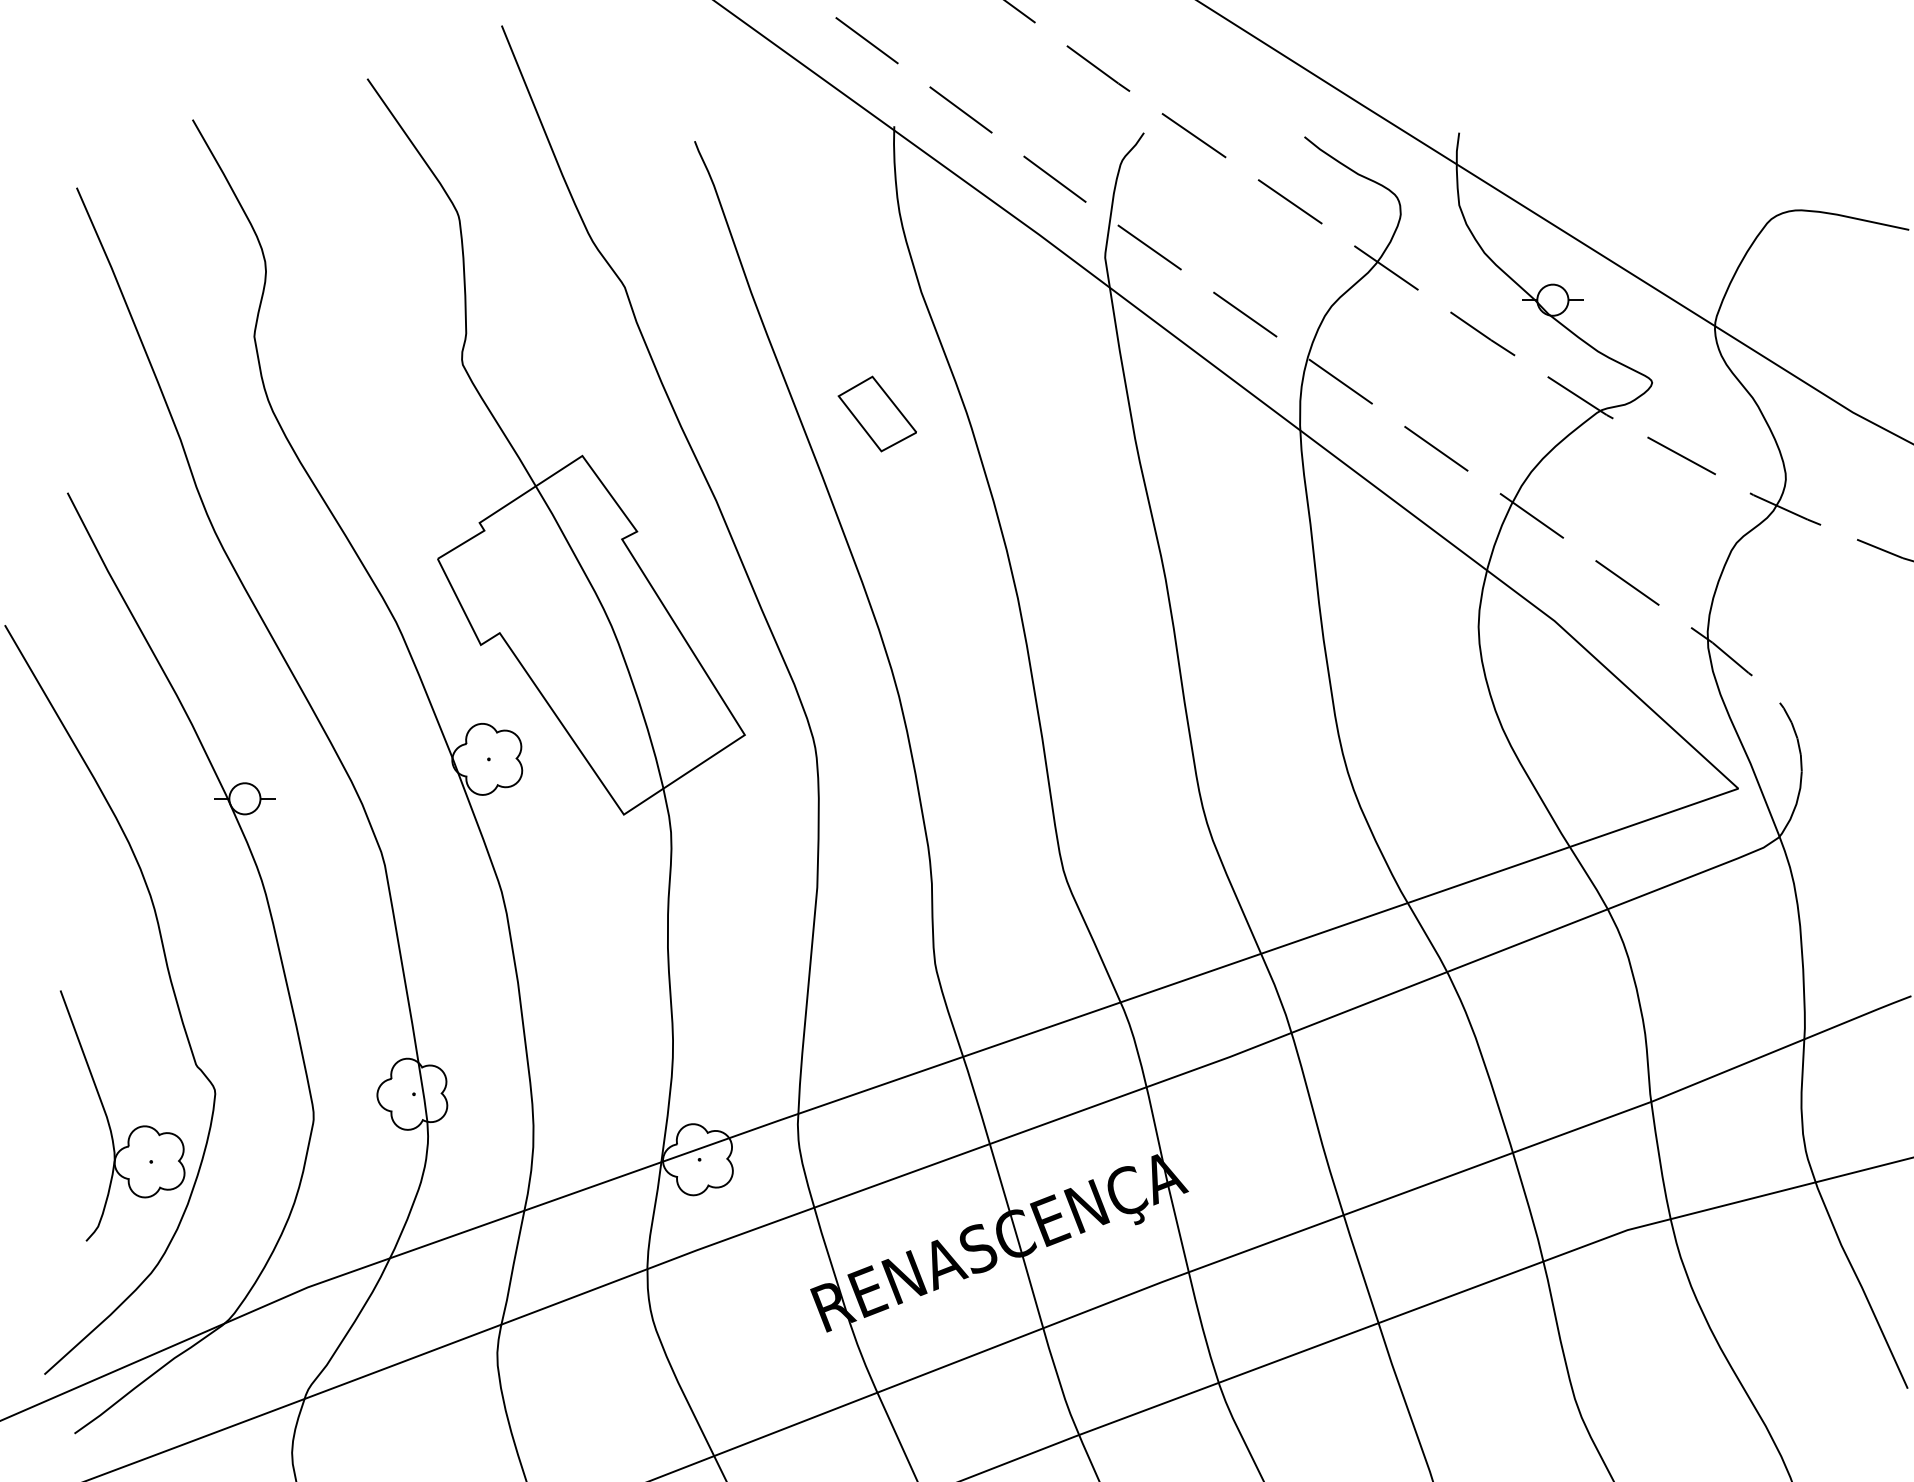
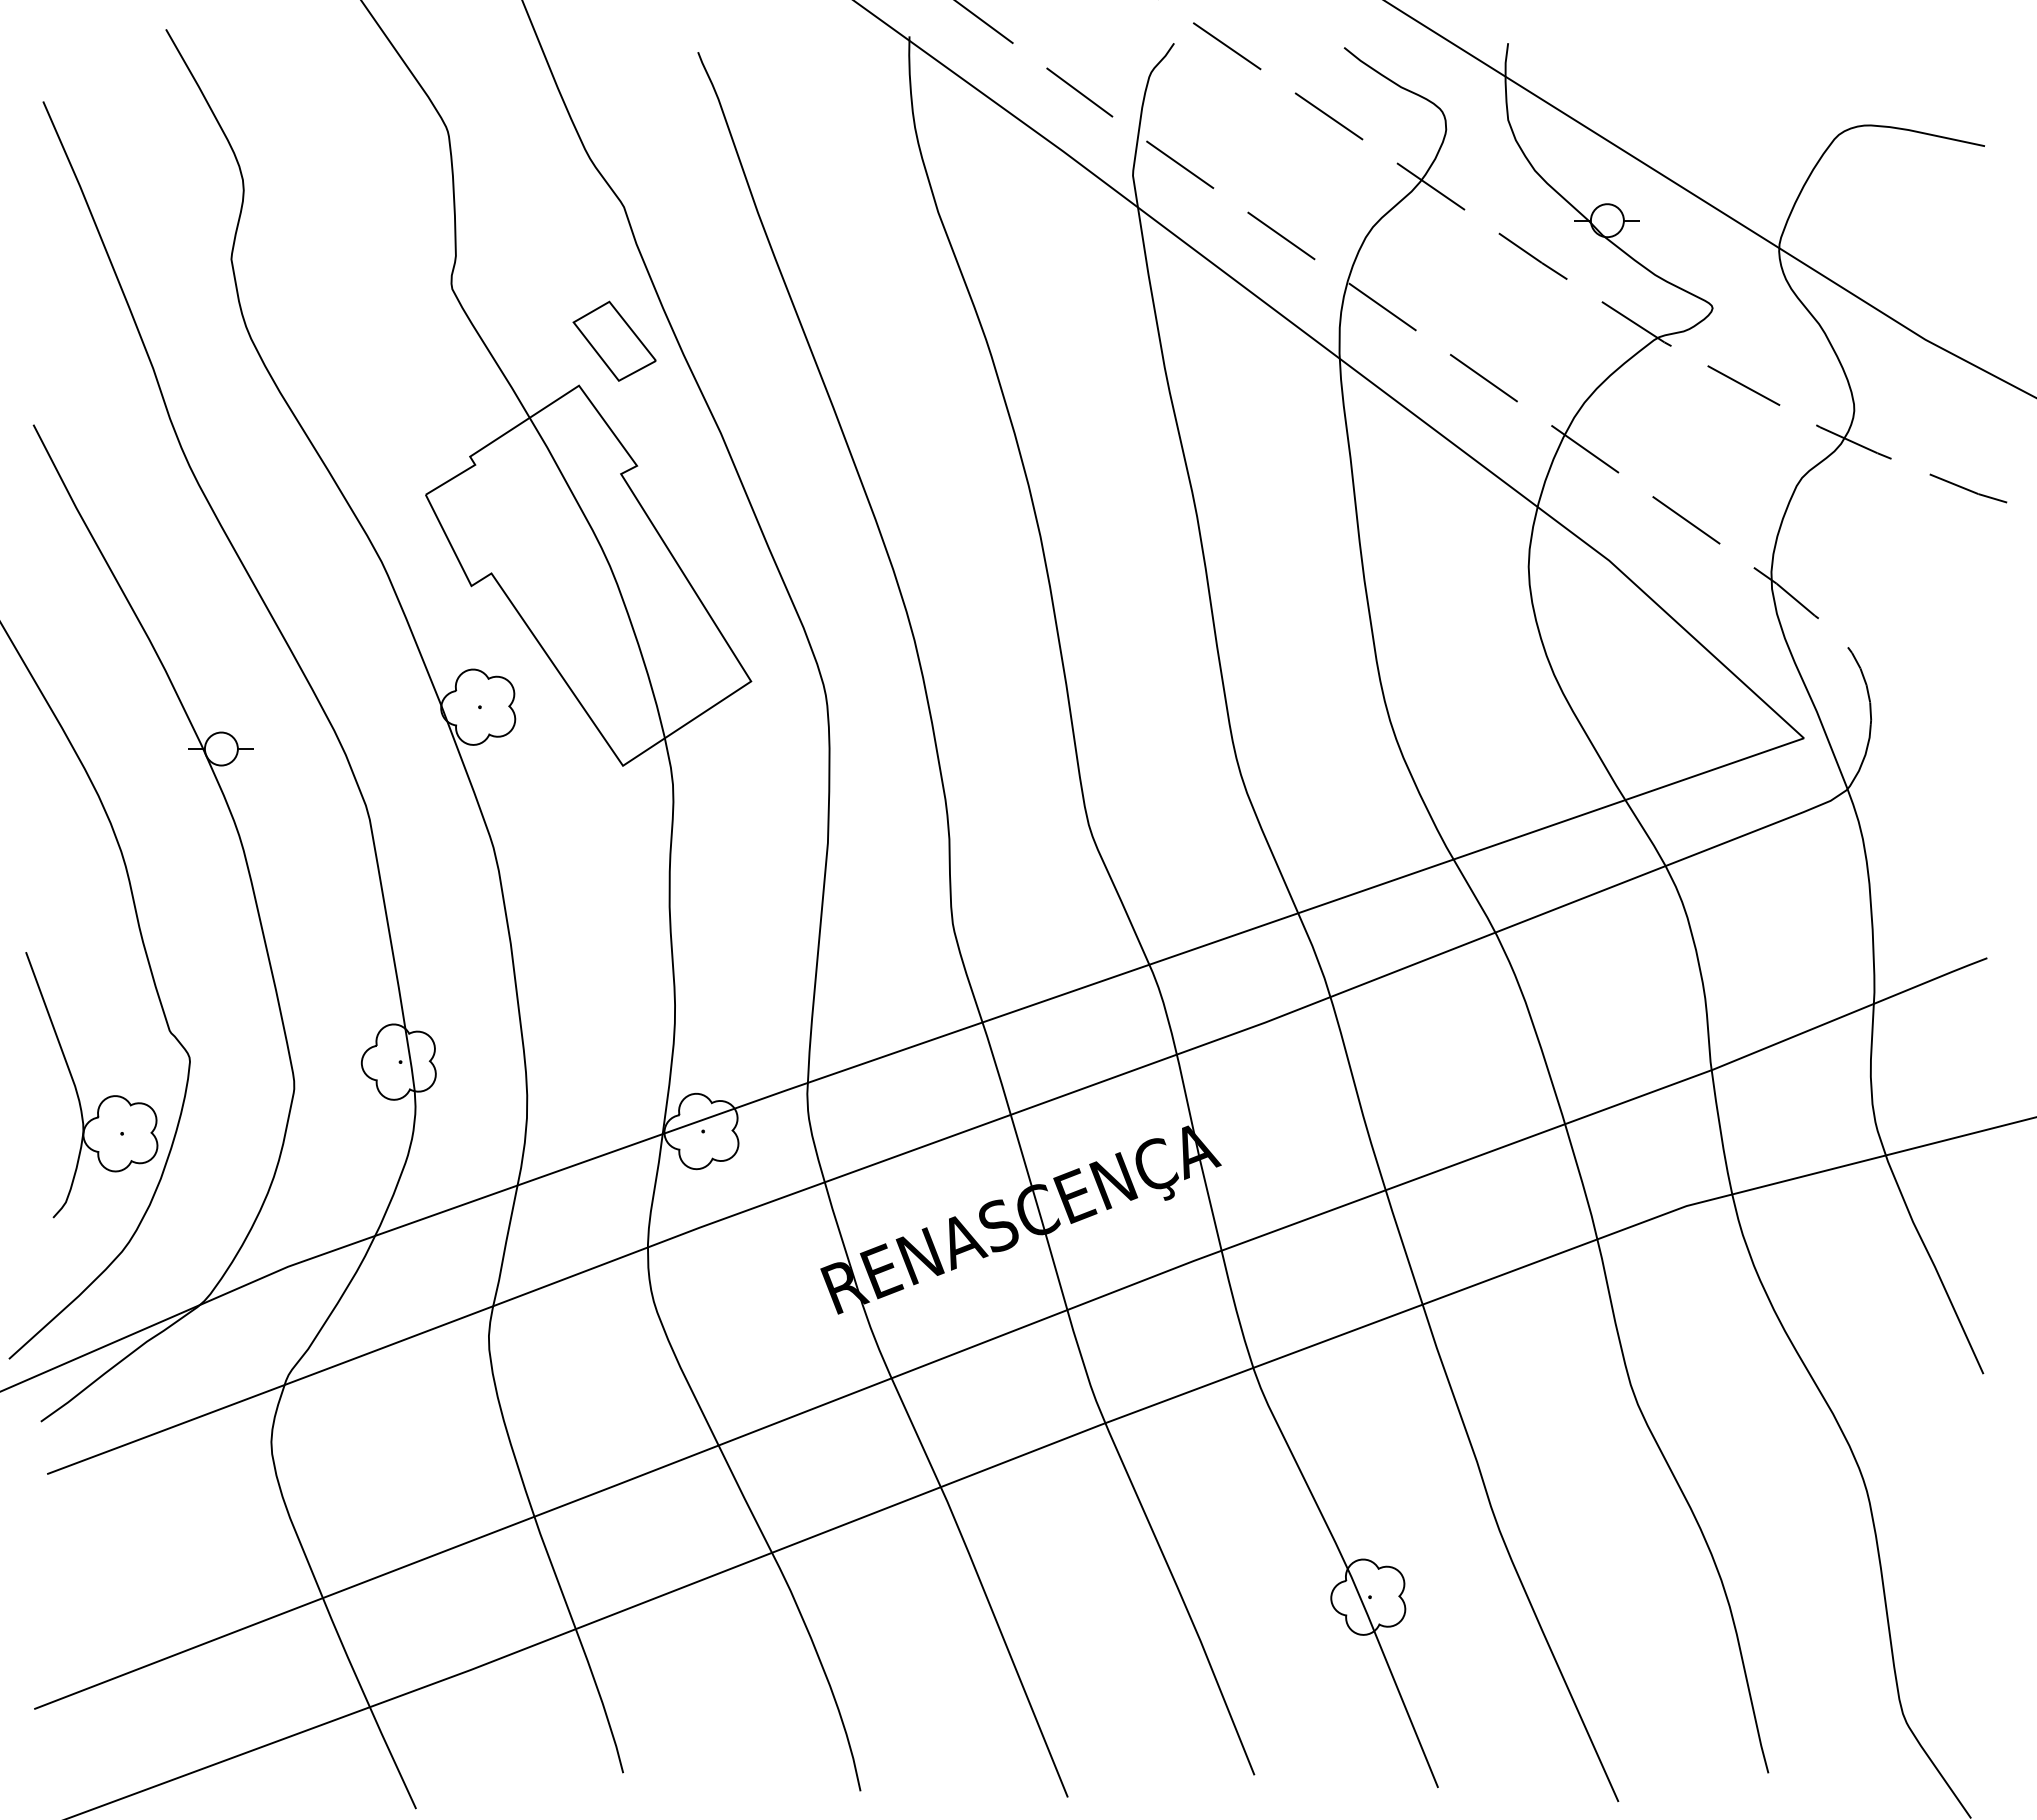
part: (877, 413) -> (614, 340), moved

